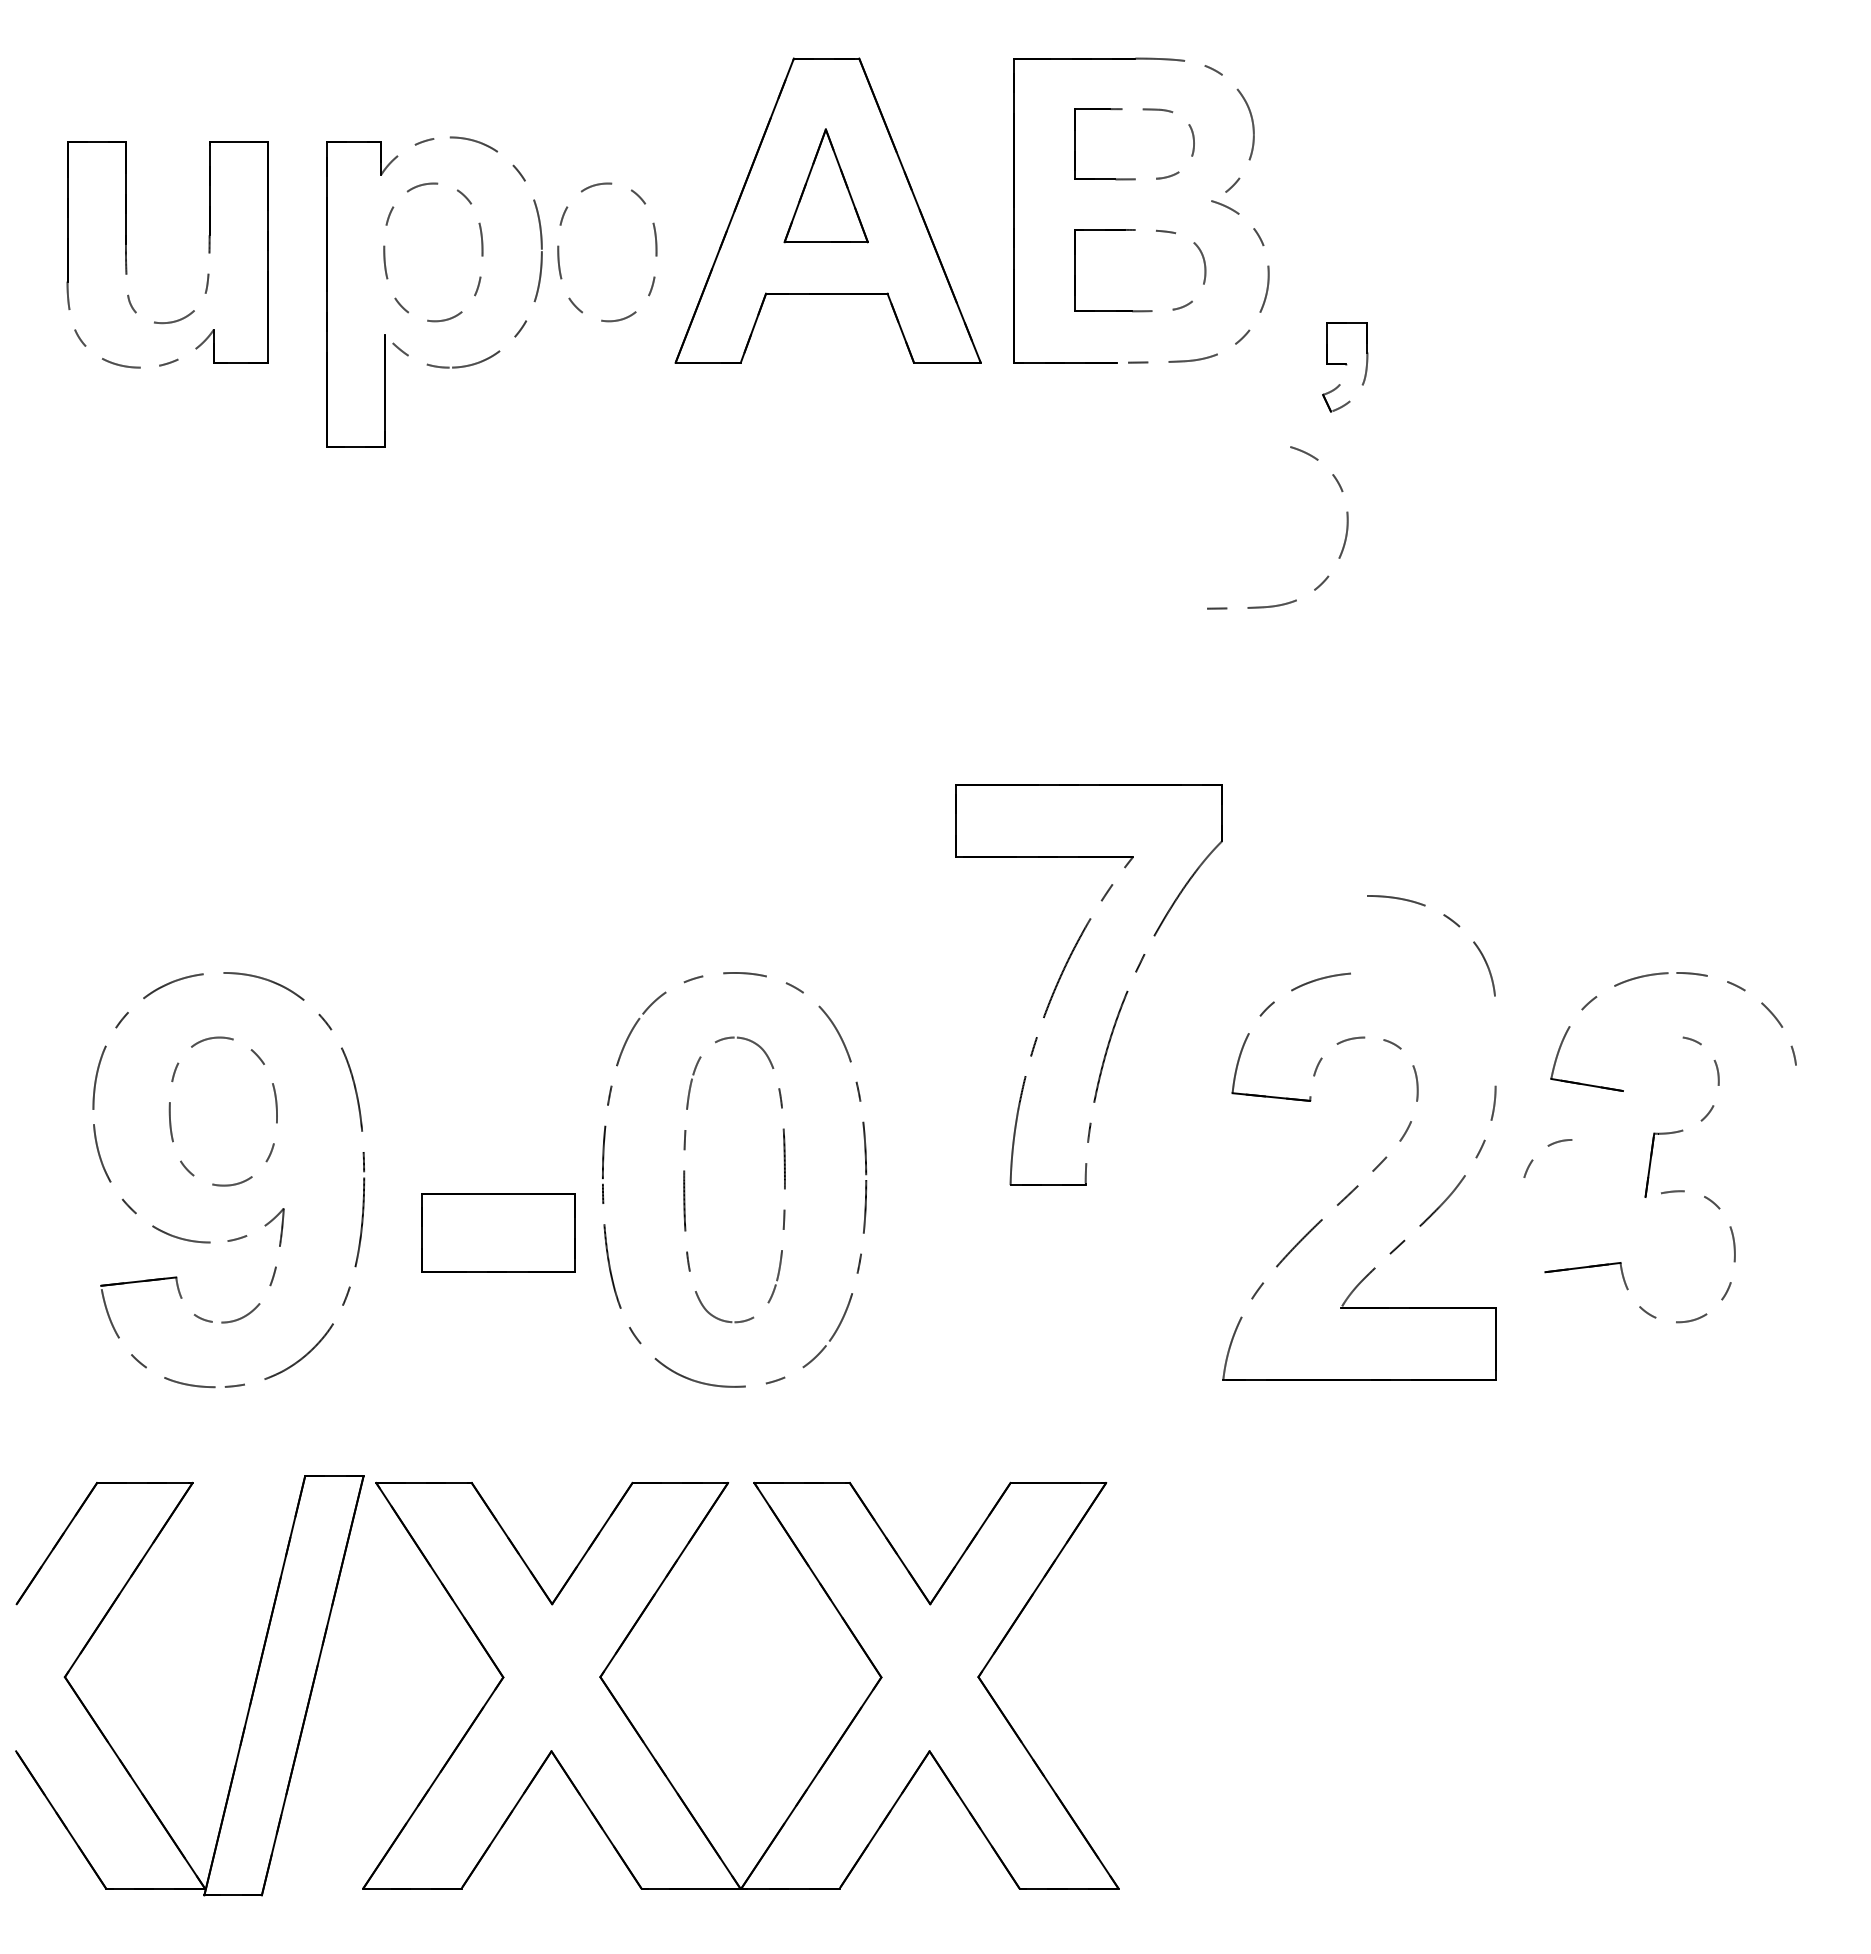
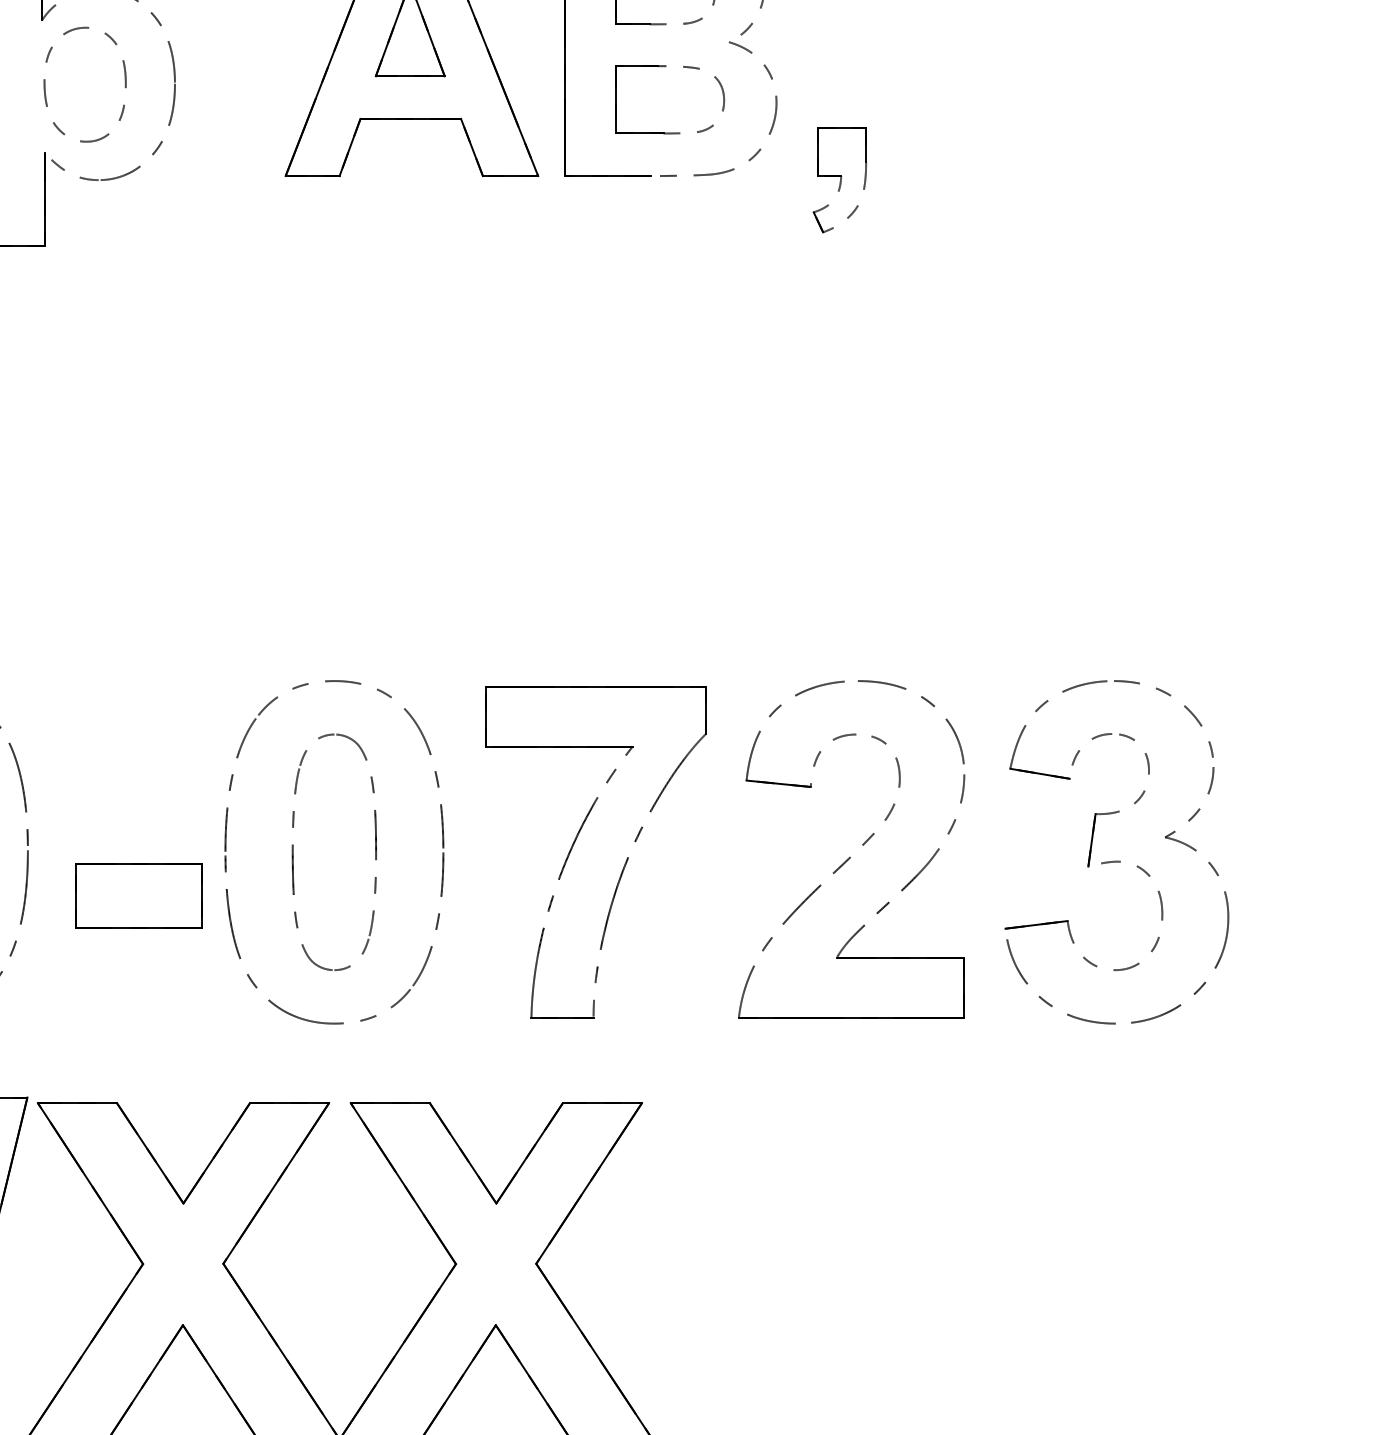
part: (559, 252) -> (189, 84), removed
part: (1344, 367) -> (839, 179), size x1.43
part: (1341, 549) -> (836, 330), removed
curve: (1448, 919) -> (925, 700), moved
part: (1062, 975) -> (574, 844), moved
curve: (1548, 1146) -> (1092, 739), moved
part: (1799, 1205) -> (1215, 873), added
curve: (1593, 1358) -> (1045, 1000), added

